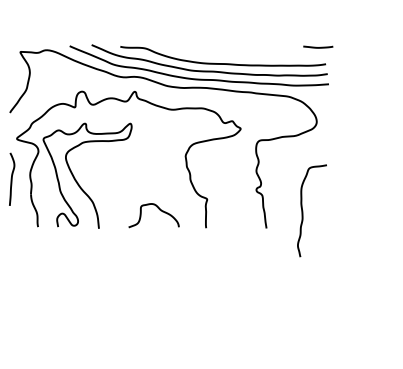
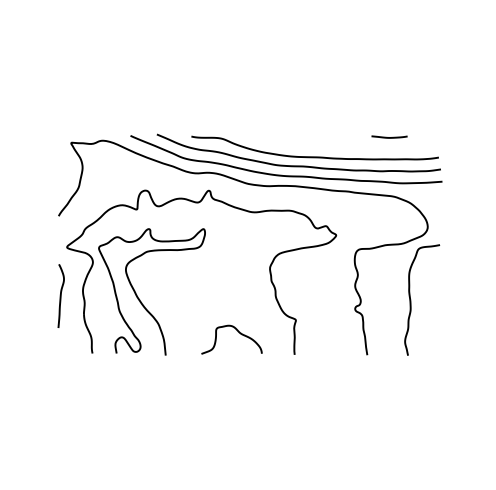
line: (318, 47) -> (389, 137), moved
curve: (303, 210) -> (411, 299), moved

